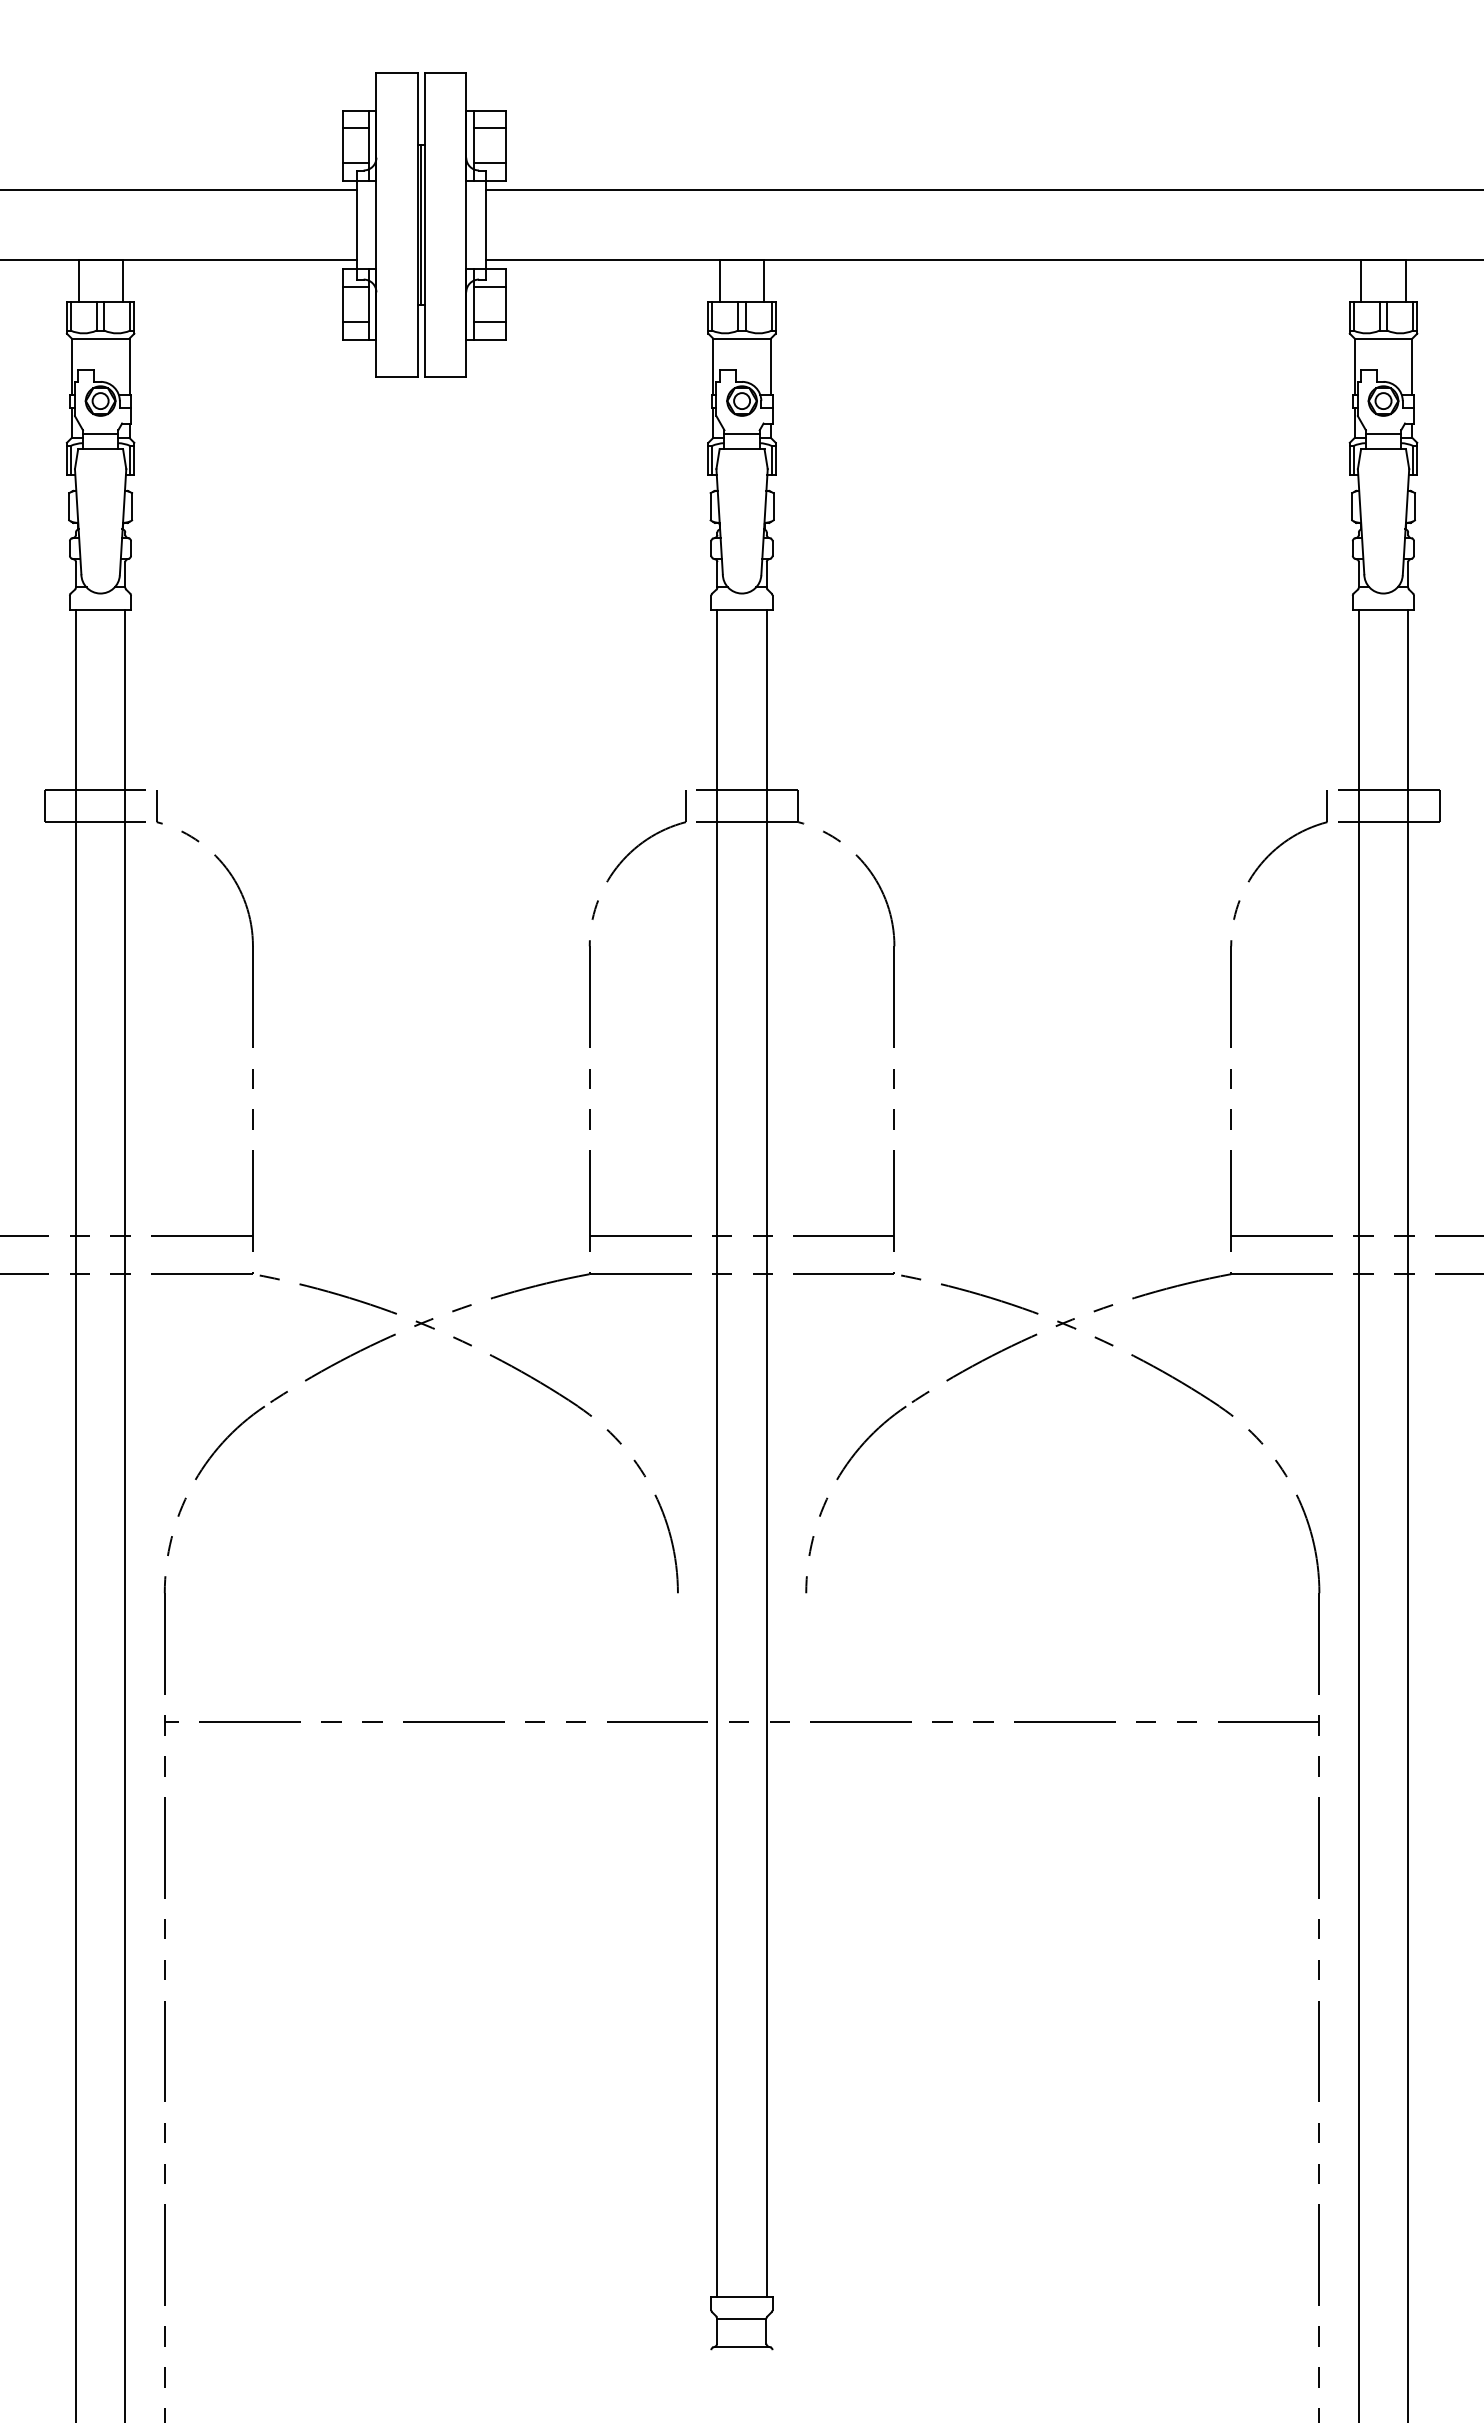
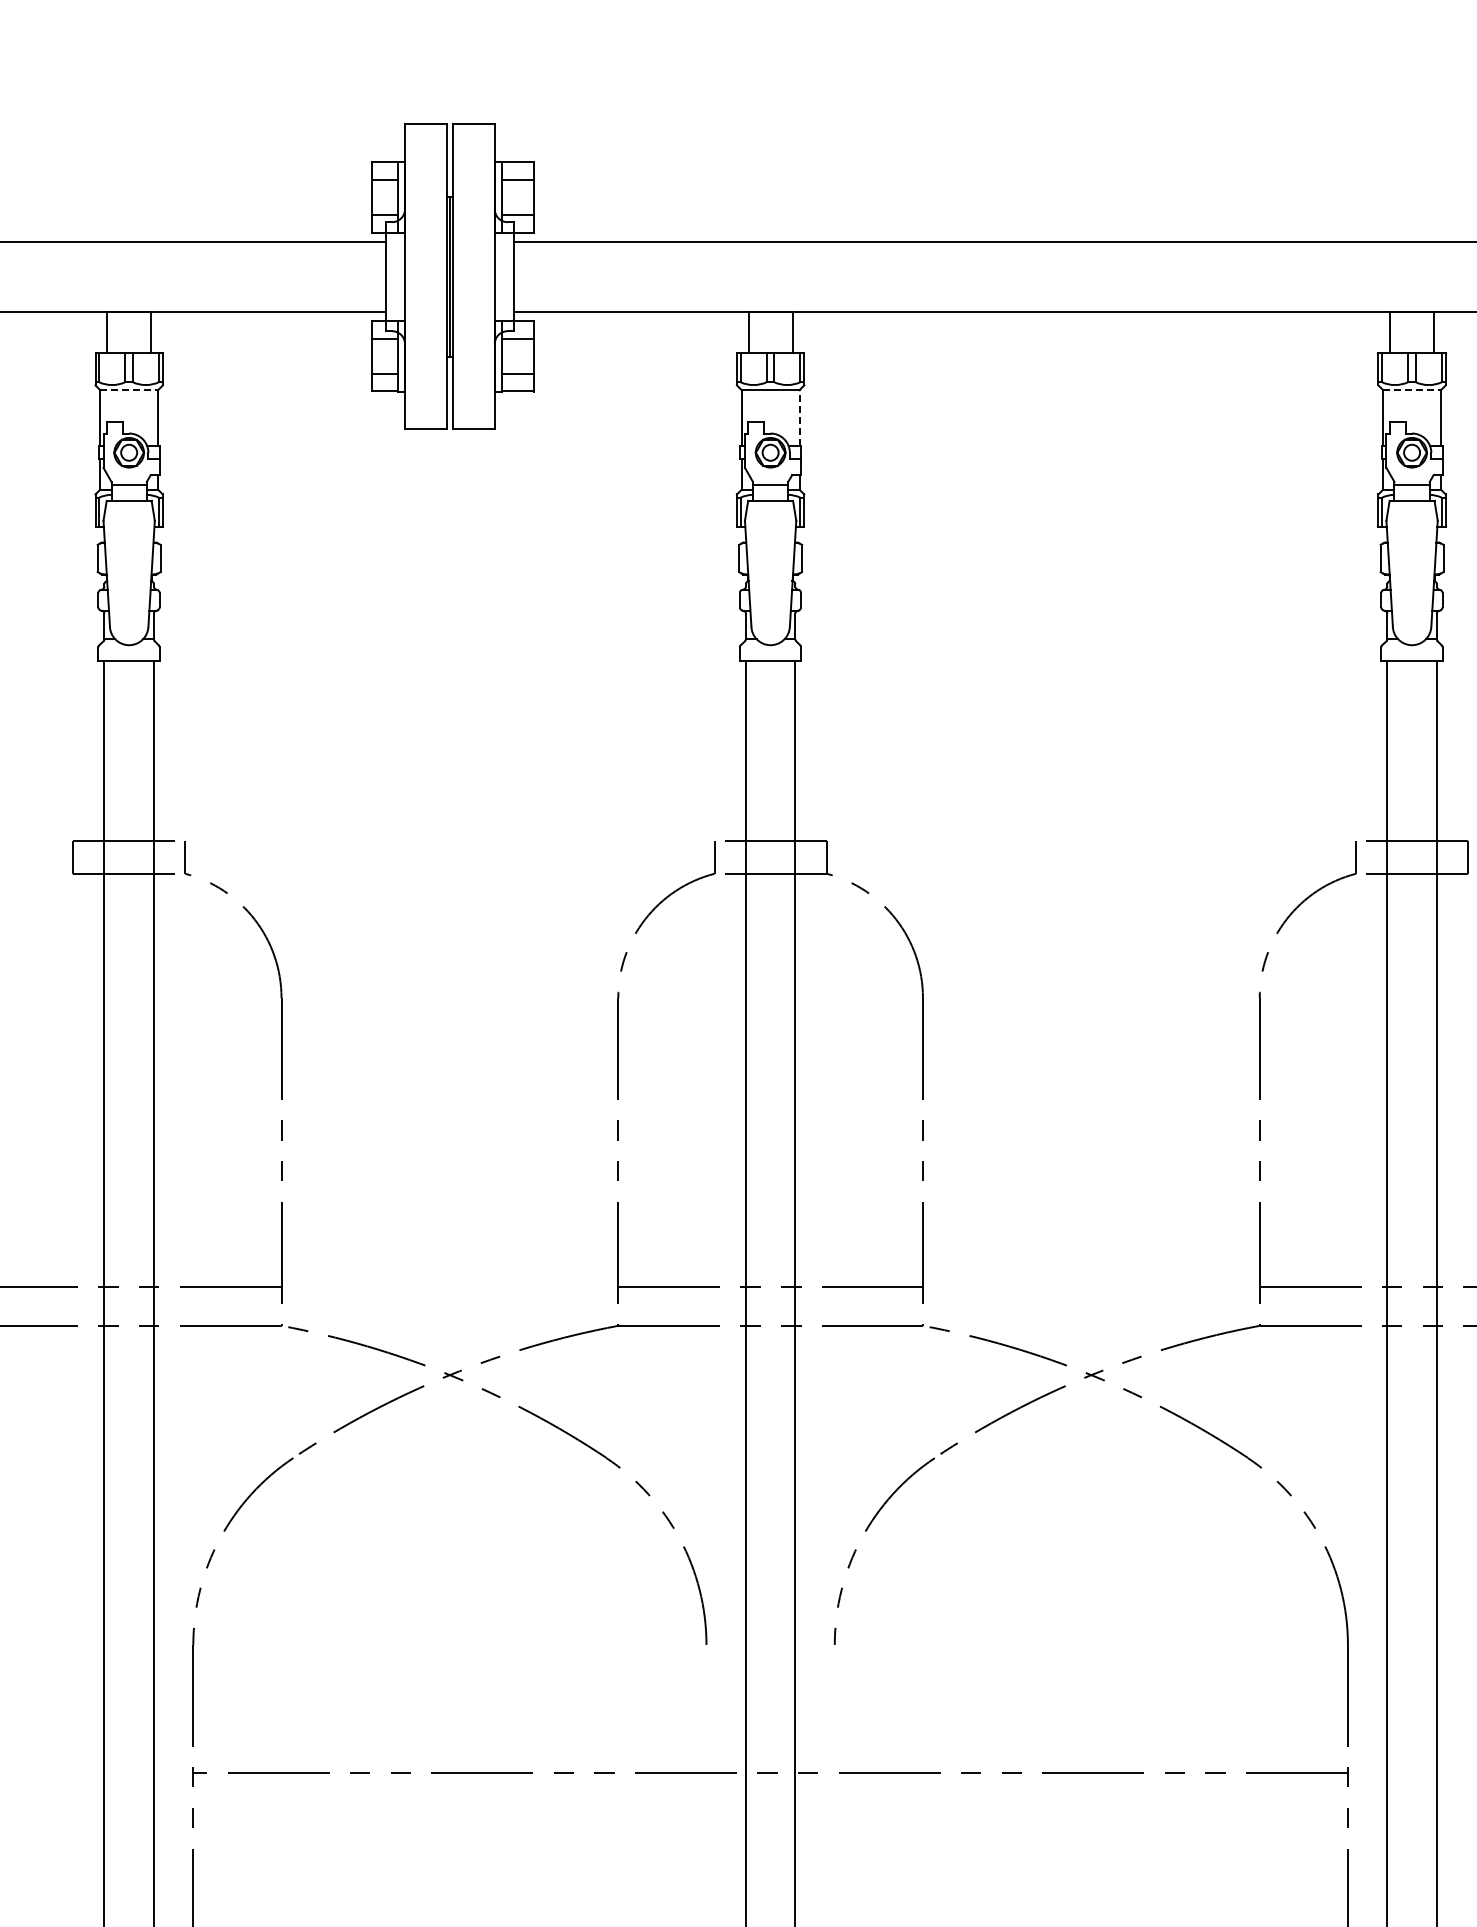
line: (100, 338) -> (129, 390), solid -> dashed
line: (1383, 338) -> (1412, 390), solid -> dashed
line: (770, 366) -> (799, 418), solid -> dashed

